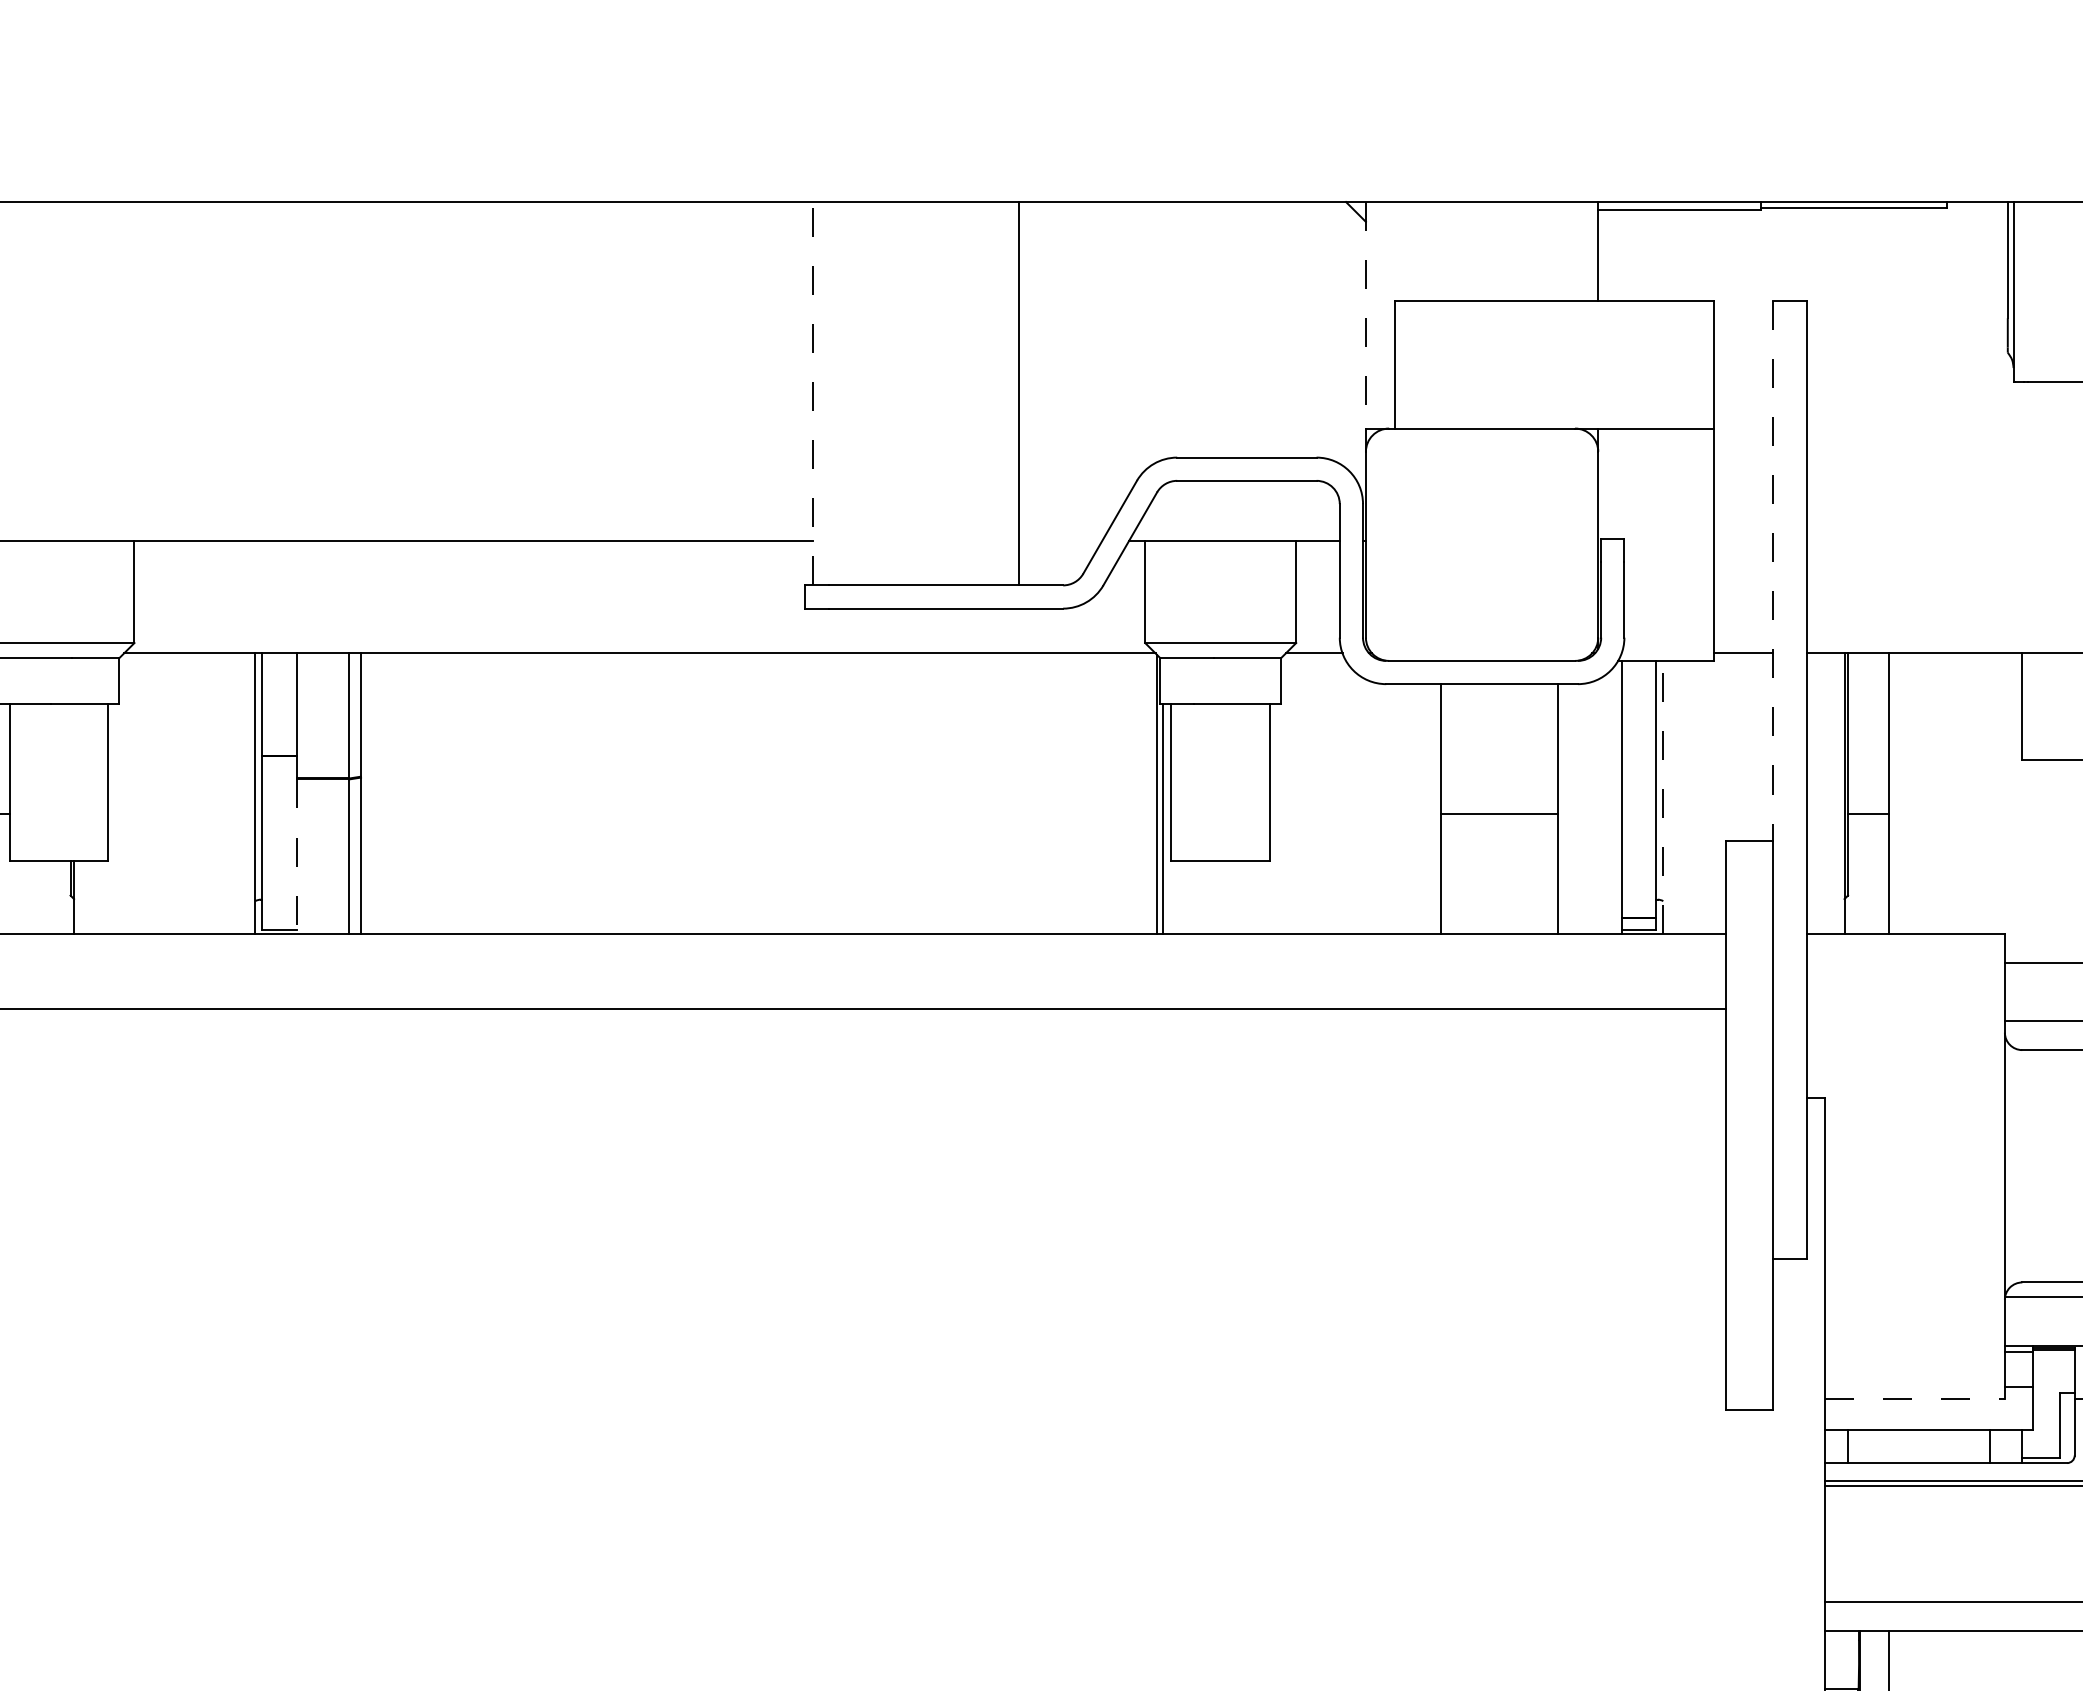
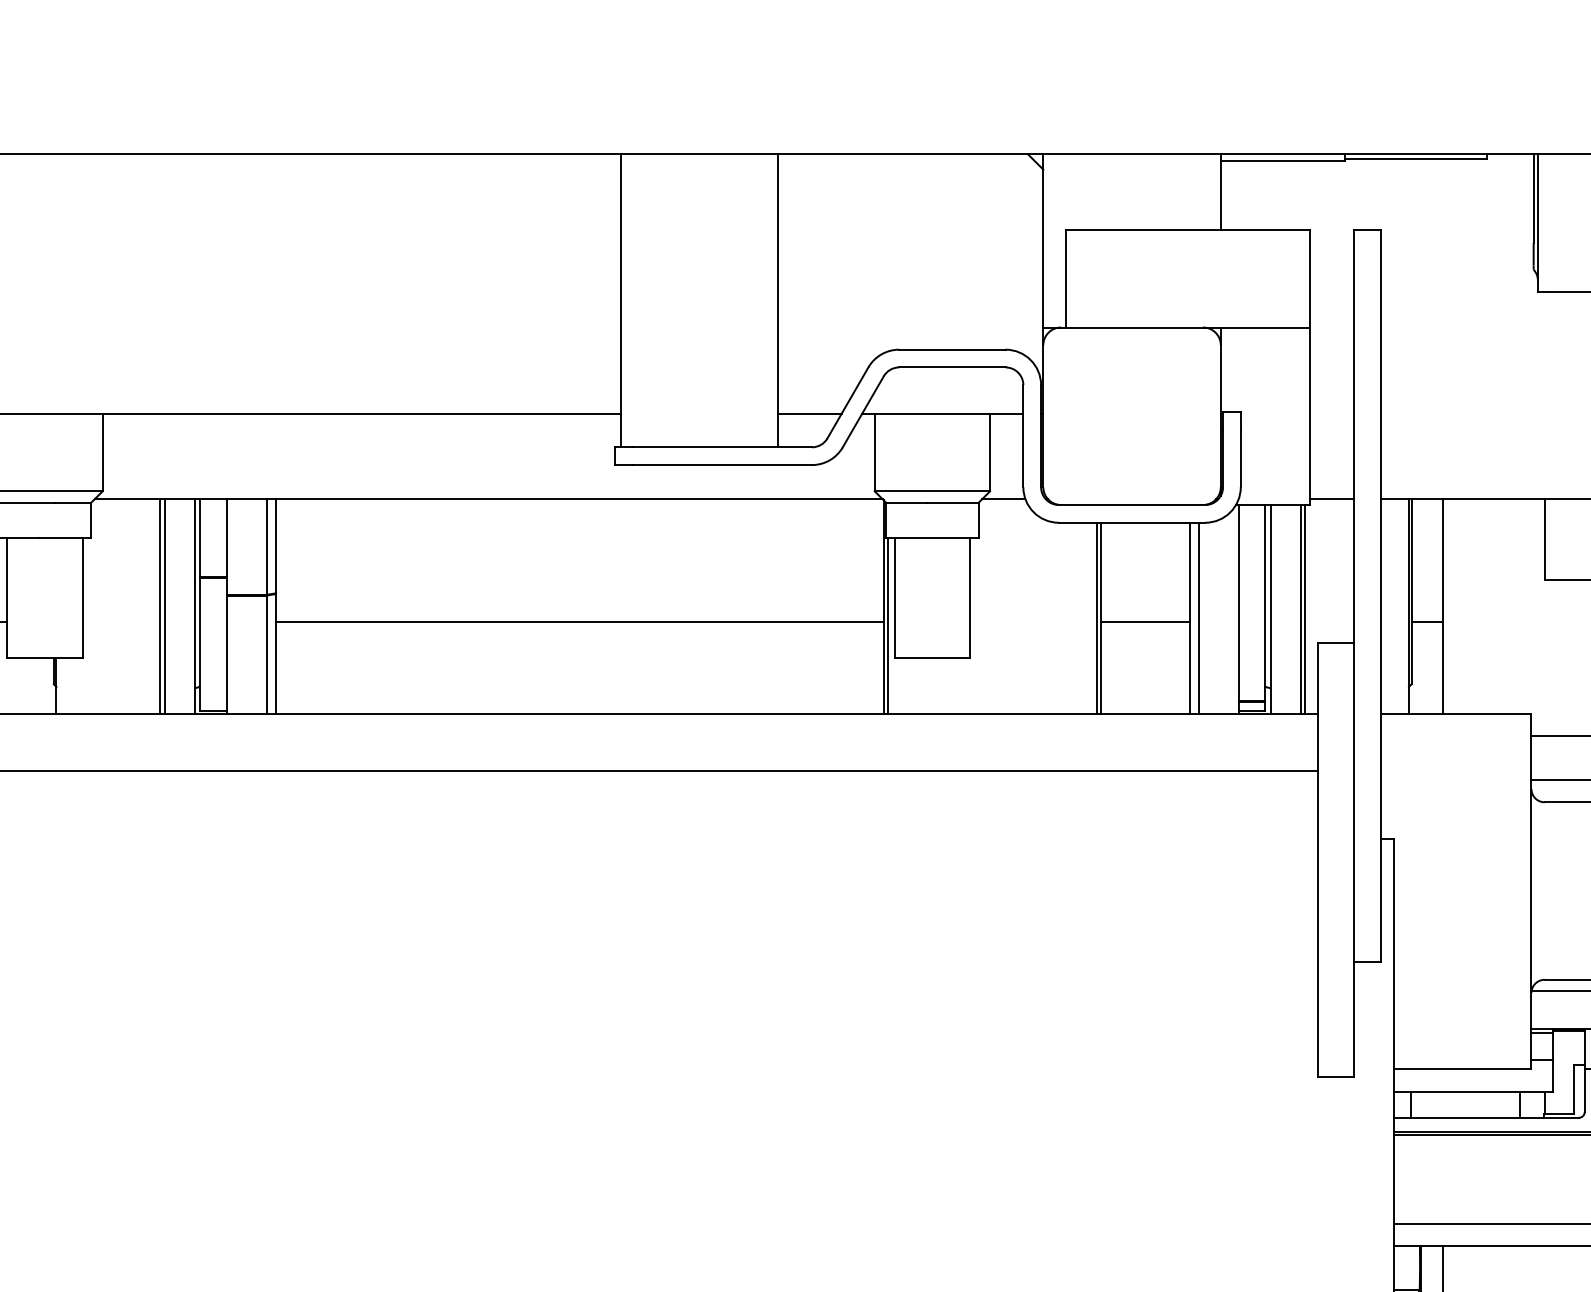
line: (1365, 315) -> (1043, 241), dashed -> solid
line: (812, 393) -> (620, 300), dashed -> solid
line: (1060, 541) -> (810, 413), added
line: (1772, 571) -> (1353, 436), dashed -> solid
line: (209, 793) -> (159, 606), added
line: (215, 793) -> (164, 606), added
line: (1702, 796) -> (1300, 608), added
line: (1709, 796) -> (1305, 608), added
line: (1663, 797) -> (1270, 609), dashed -> solid
line: (1435, 808) -> (1096, 617), added
line: (1569, 808) -> (1198, 617), added
line: (758, 814) -> (579, 622), added
line: (297, 857) -> (227, 655), dashed -> solid
line: (1915, 1398) -> (1463, 1068), dashed -> solid

